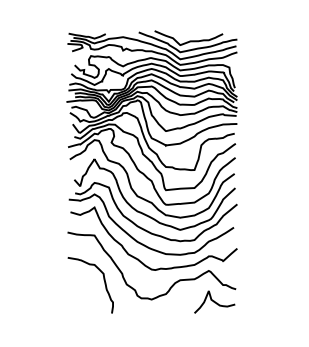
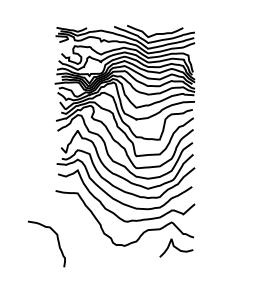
curve: (103, 280) -> (57, 240), moved

